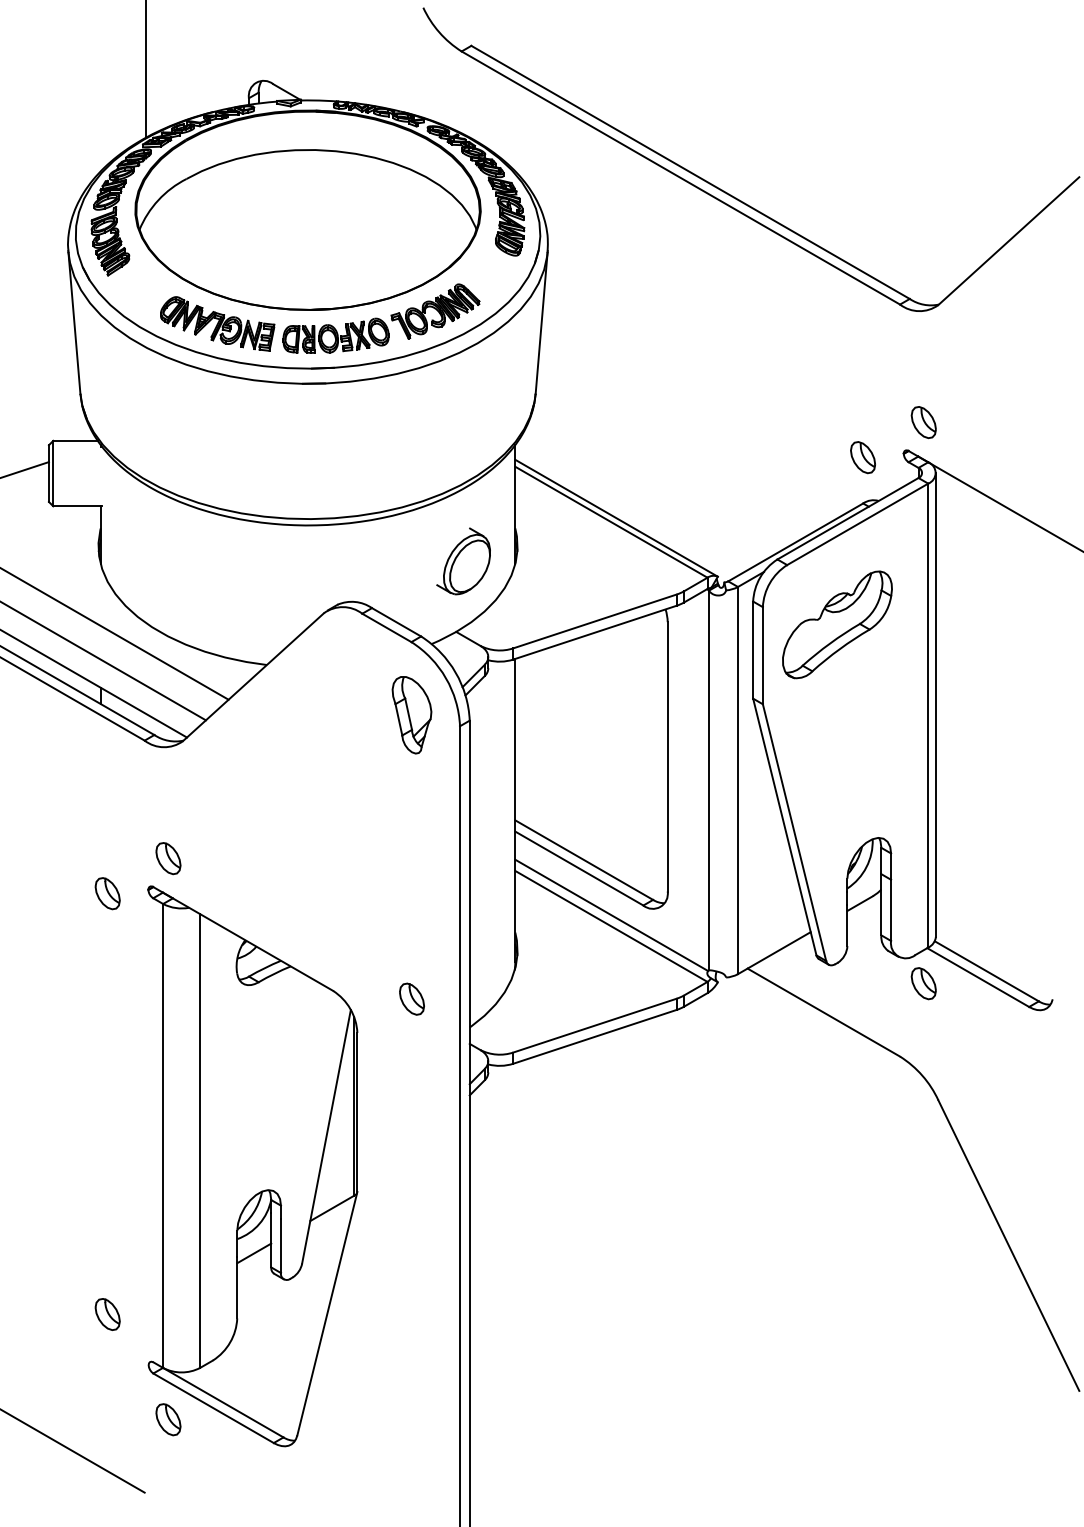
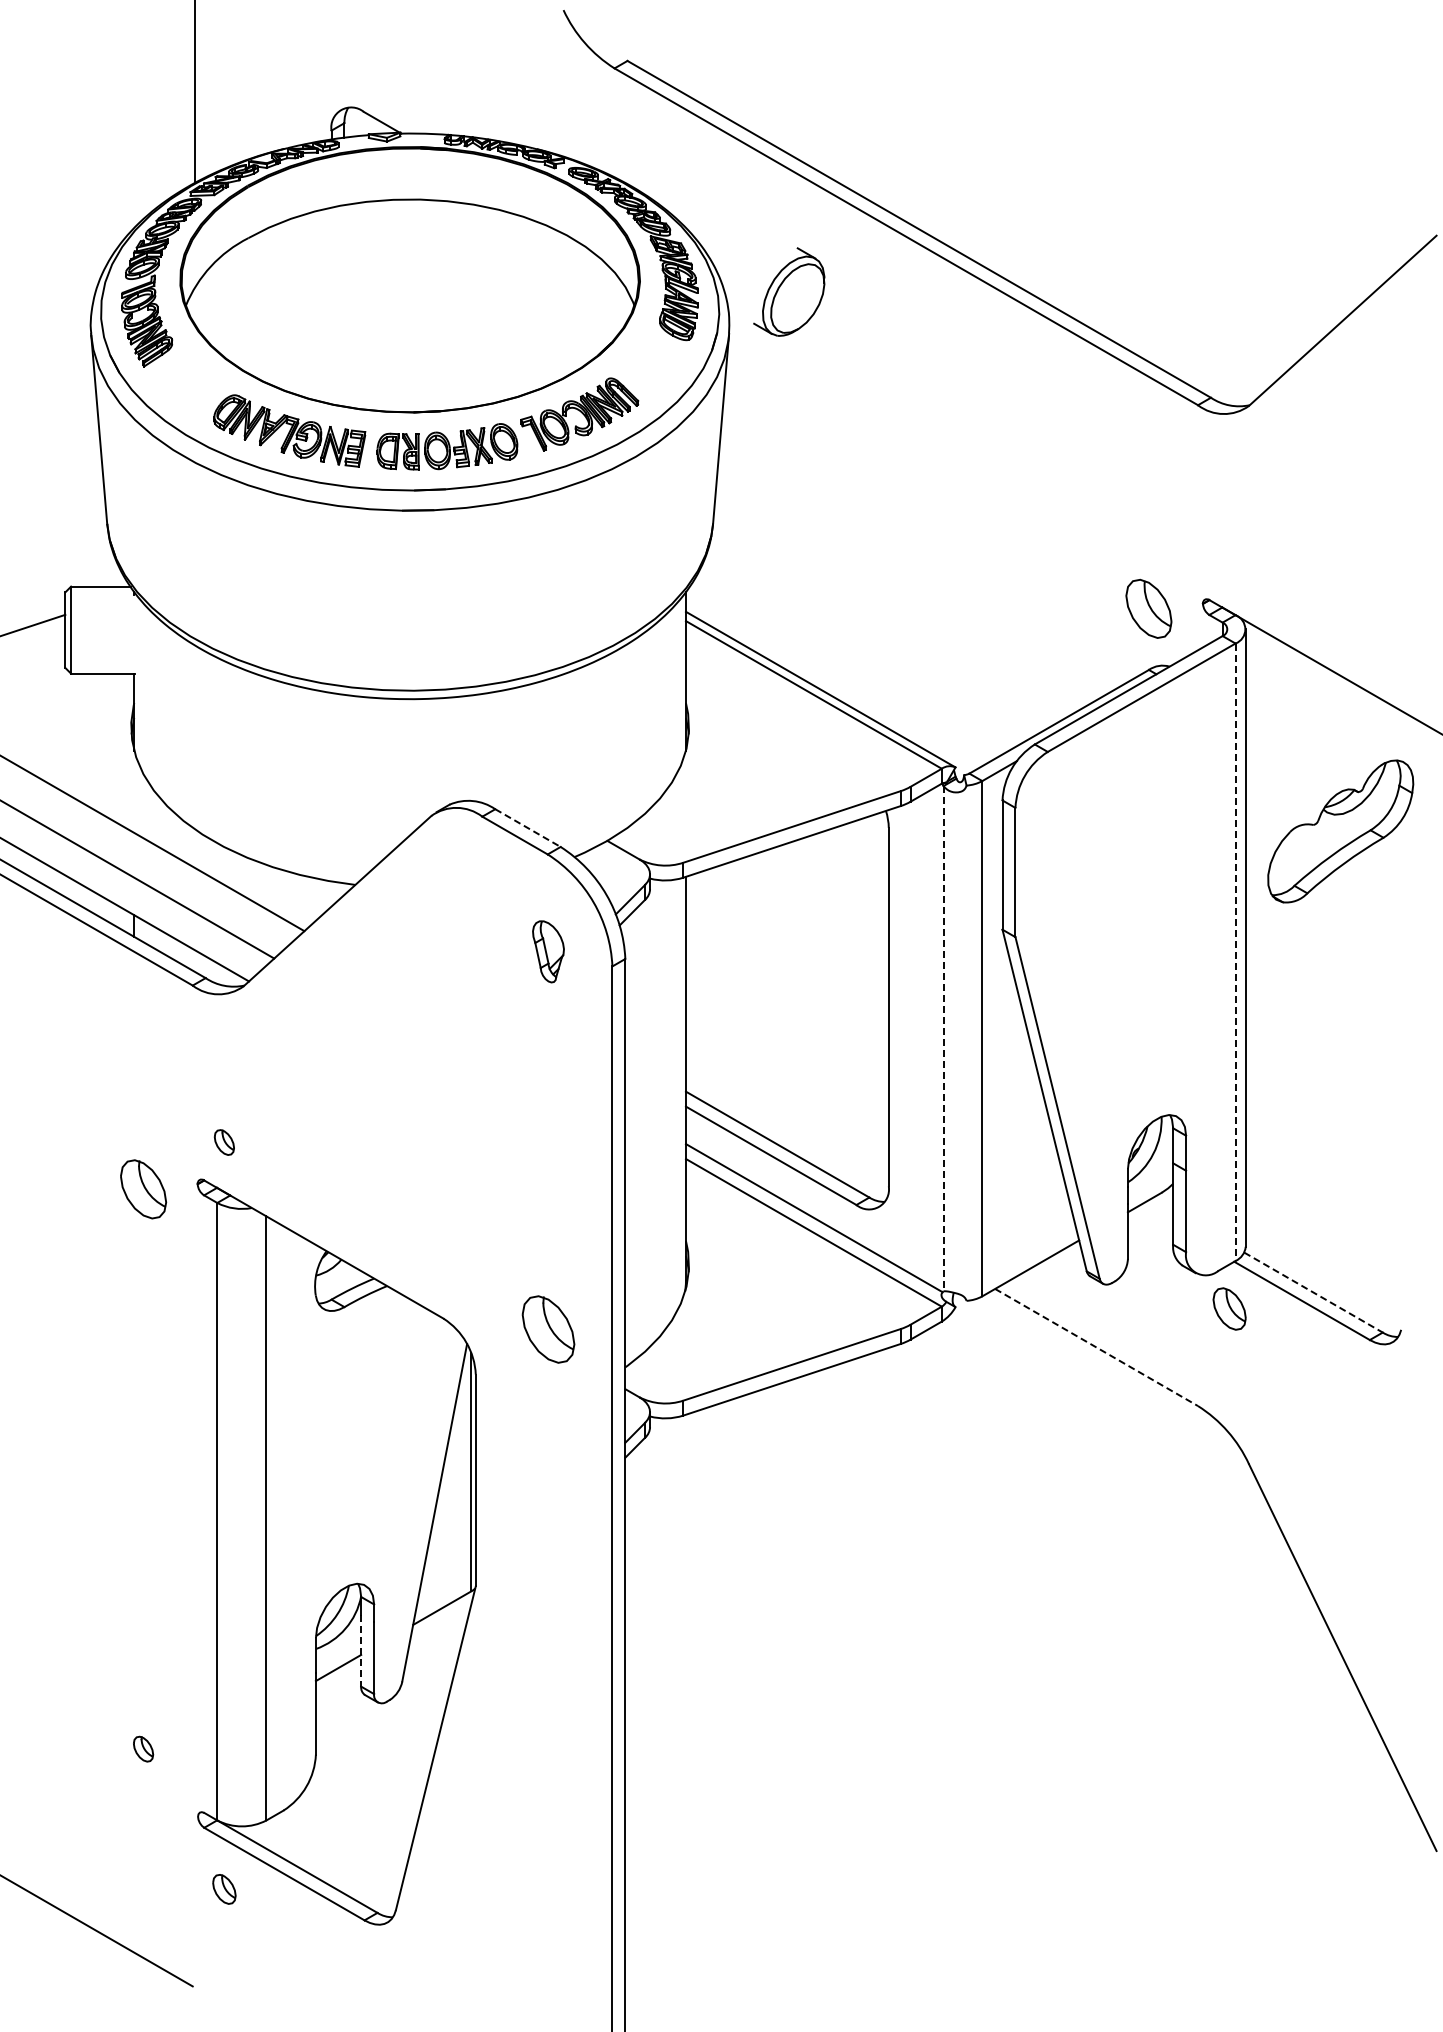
part: (923, 421) -> (1229, 561), removed
part: (862, 457) -> (1148, 608), size x1.4
part: (463, 560) -> (789, 291), moved
line: (396, 622) -> (527, 828), solid -> dashed
part: (837, 624) -> (1340, 831), moved
part: (412, 715) -> (548, 951), size x0.6
line: (928, 715) -> (1235, 952), solid -> dashed
line: (708, 780) -> (943, 1038), solid -> dashed
part: (168, 858) -> (224, 1142), size x0.6
part: (107, 893) -> (143, 1188), size x1.4
line: (986, 971) -> (1313, 1292), solid -> dashed
part: (412, 999) -> (548, 1329), size x1.6
line: (824, 1012) -> (1097, 1347), solid -> dashed
line: (271, 1241) -> (361, 1651), solid -> dashed
part: (107, 1313) -> (143, 1748), size x0.6
part: (168, 1419) -> (224, 1889), size x0.7

